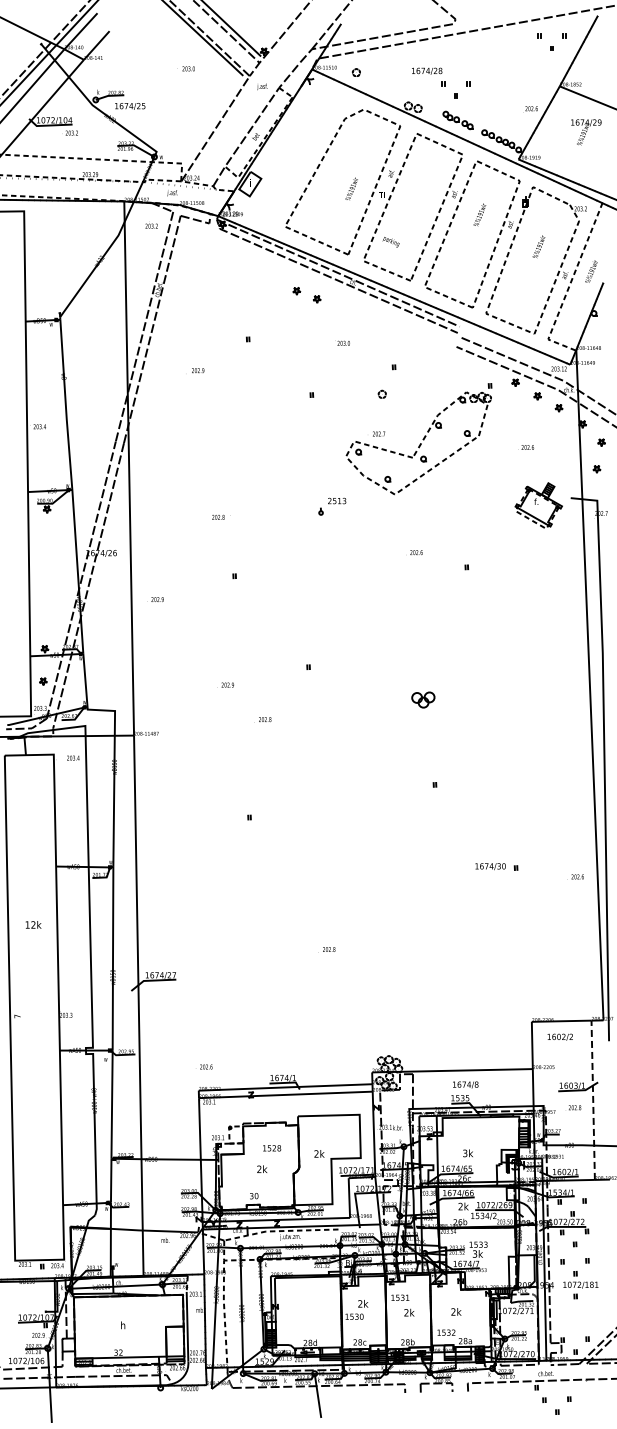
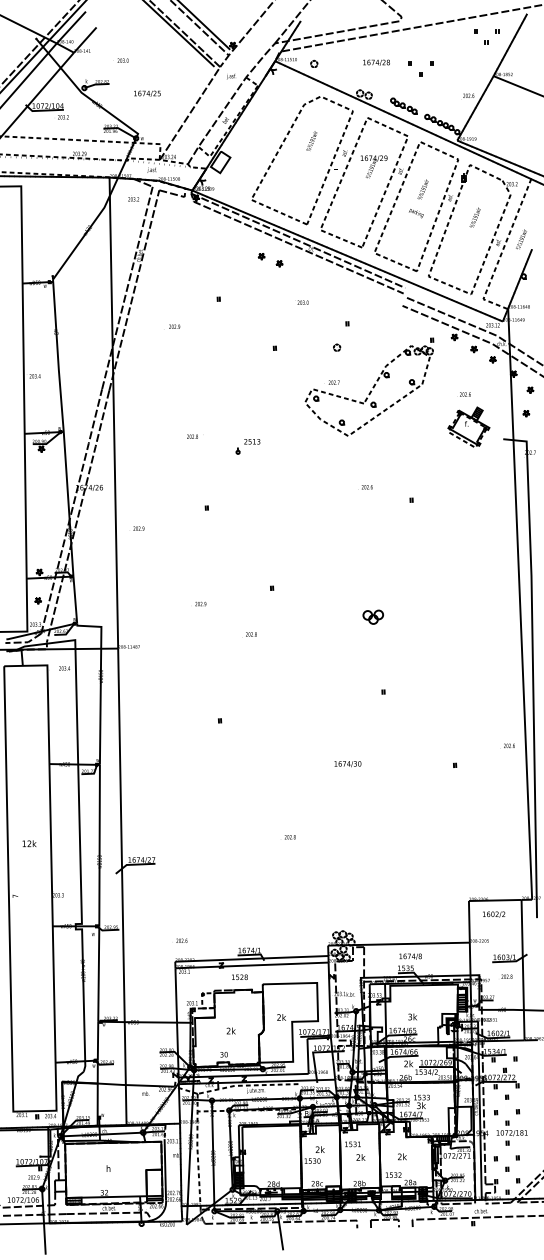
text: (185, 68) -> (120, 60), moved
part: (455, 89) -> (420, 68), moved
text: (130, 106) -> (147, 93), moved
text: (586, 132) -> (374, 167), moved
text: (351, 188) -> (311, 140), moved
text: (390, 242) -> (415, 213), moved
part: (538, 505) -> (468, 427), moved
part: (332, 506) -> (248, 446), moved
text: (221, 516) -> (195, 436), moved
text: (262, 719) -> (249, 634), moved
text: (490, 866) -> (347, 764), moved
text: (575, 876) -> (507, 745), moved
text: (33, 924) -> (29, 843), moved
line: (593, 1100) -> (523, 970), dashed -> solid
text: (272, 1148) -> (240, 977), moved
part: (556, 1405) -> (506, 1163), moved

